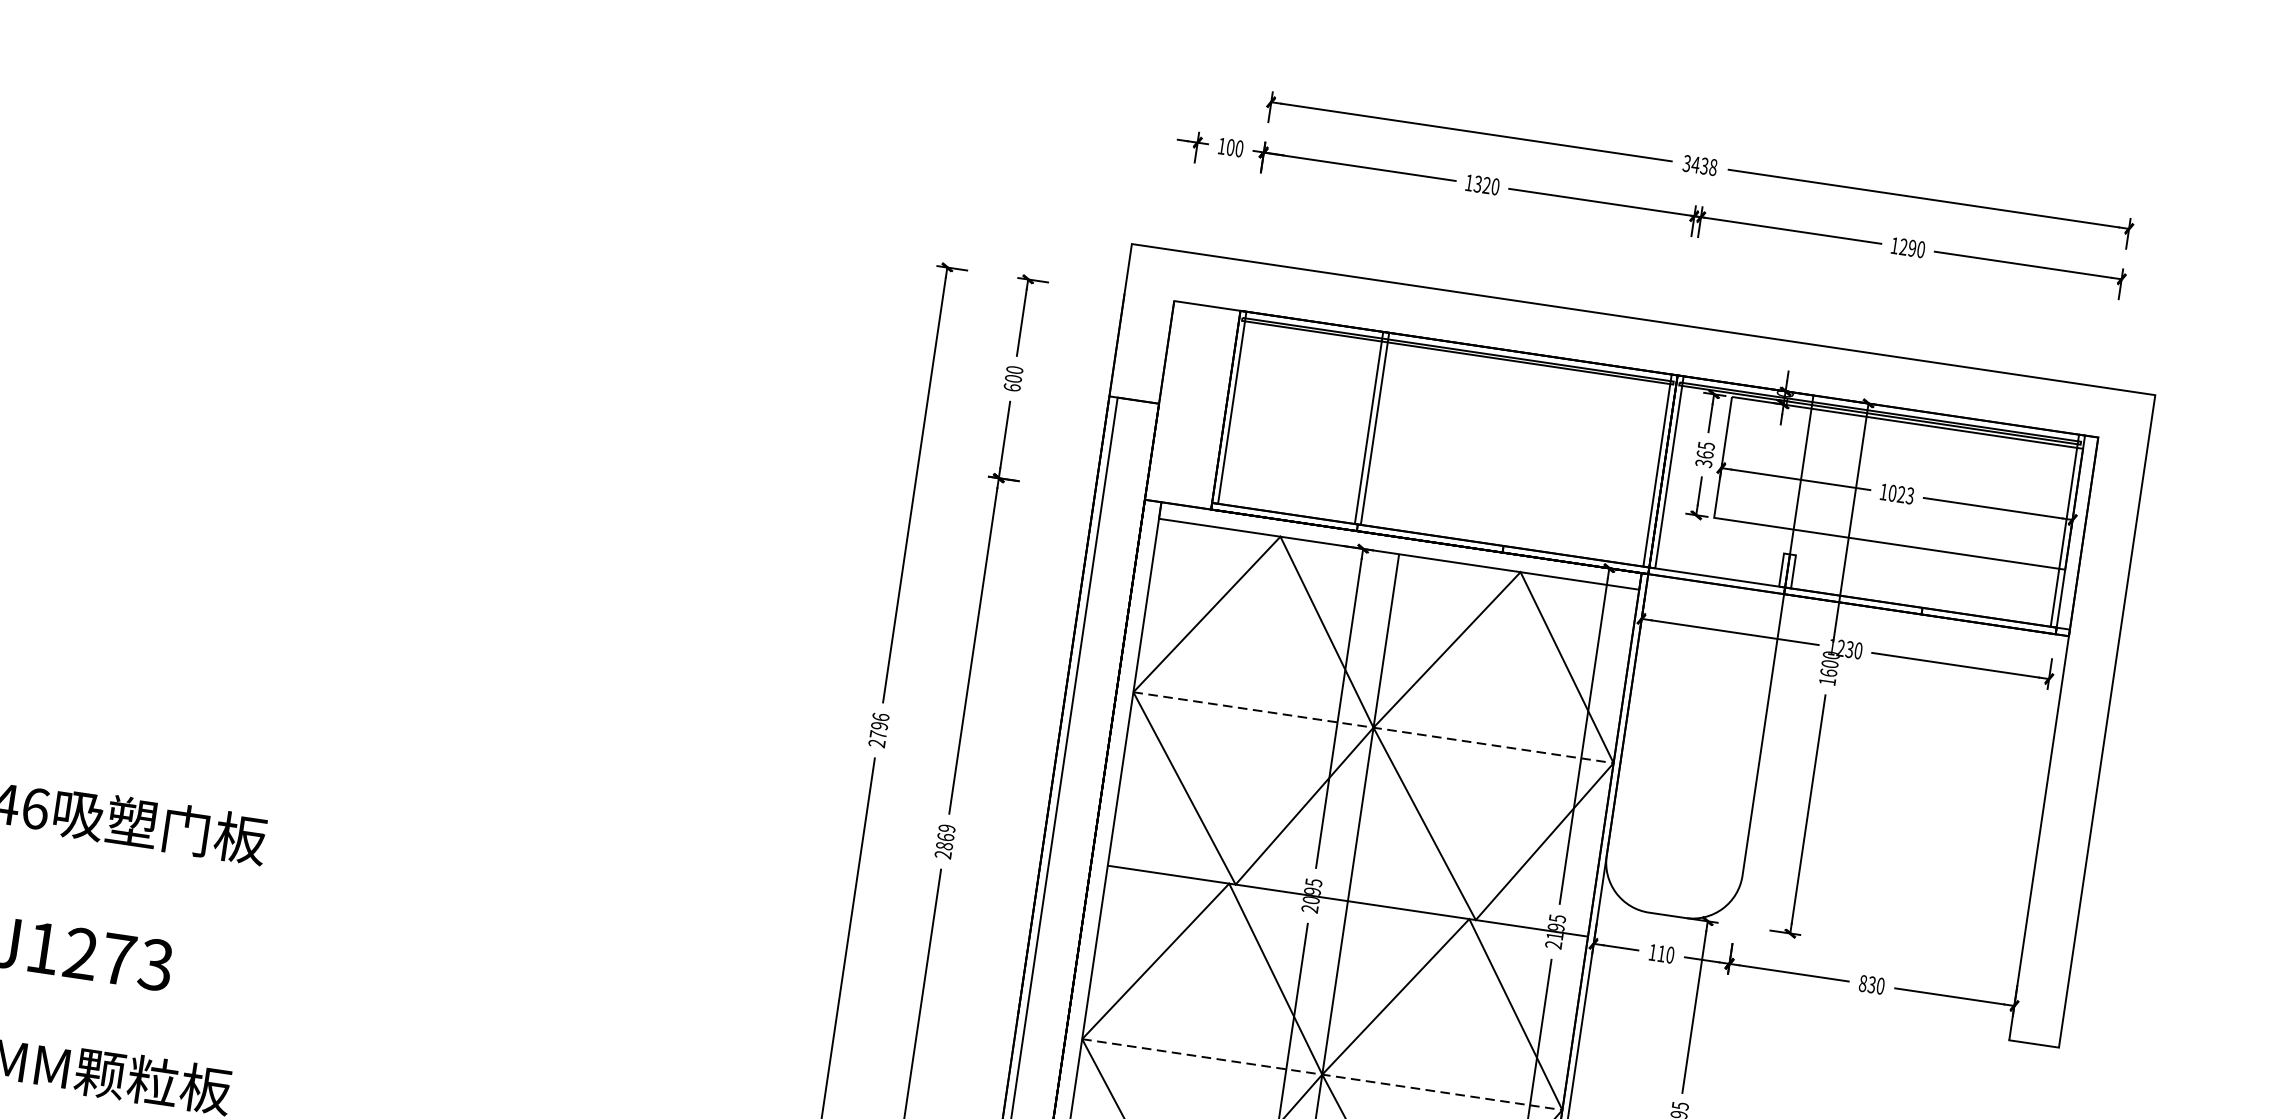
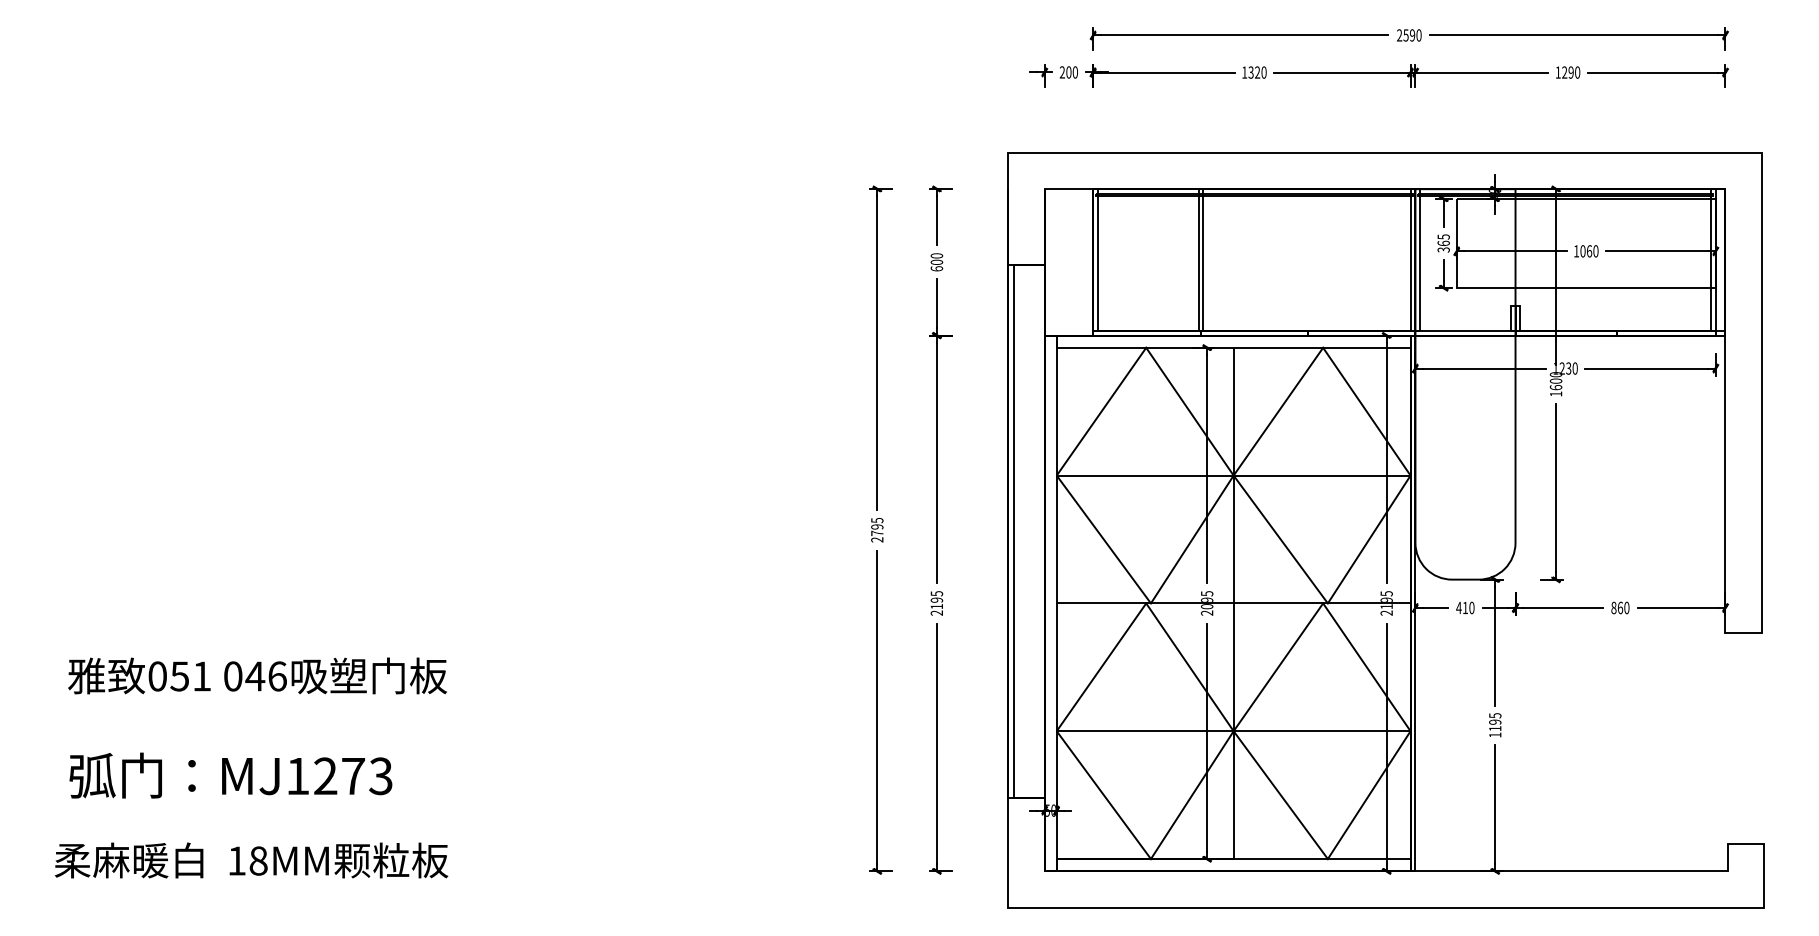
text: (1220, 146) -> (1061, 72), 100 -> 200
text: (1700, 165) -> (1409, 35), 3438 -> 2590
text: (1905, 495) -> (1592, 251), 1023 -> 1060
text: (881, 717) -> (877, 520), 2796 -> 2795
line: (1373, 727) -> (1233, 475), dashed -> solid
text: (945, 837) -> (936, 600), 2869 -> 2195
text: (1652, 953) -> (1458, 608), 110 -> 410
text: (1872, 984) -> (1620, 607), 830 -> 860
line: (1322, 1074) -> (1233, 731), dashed -> solid

